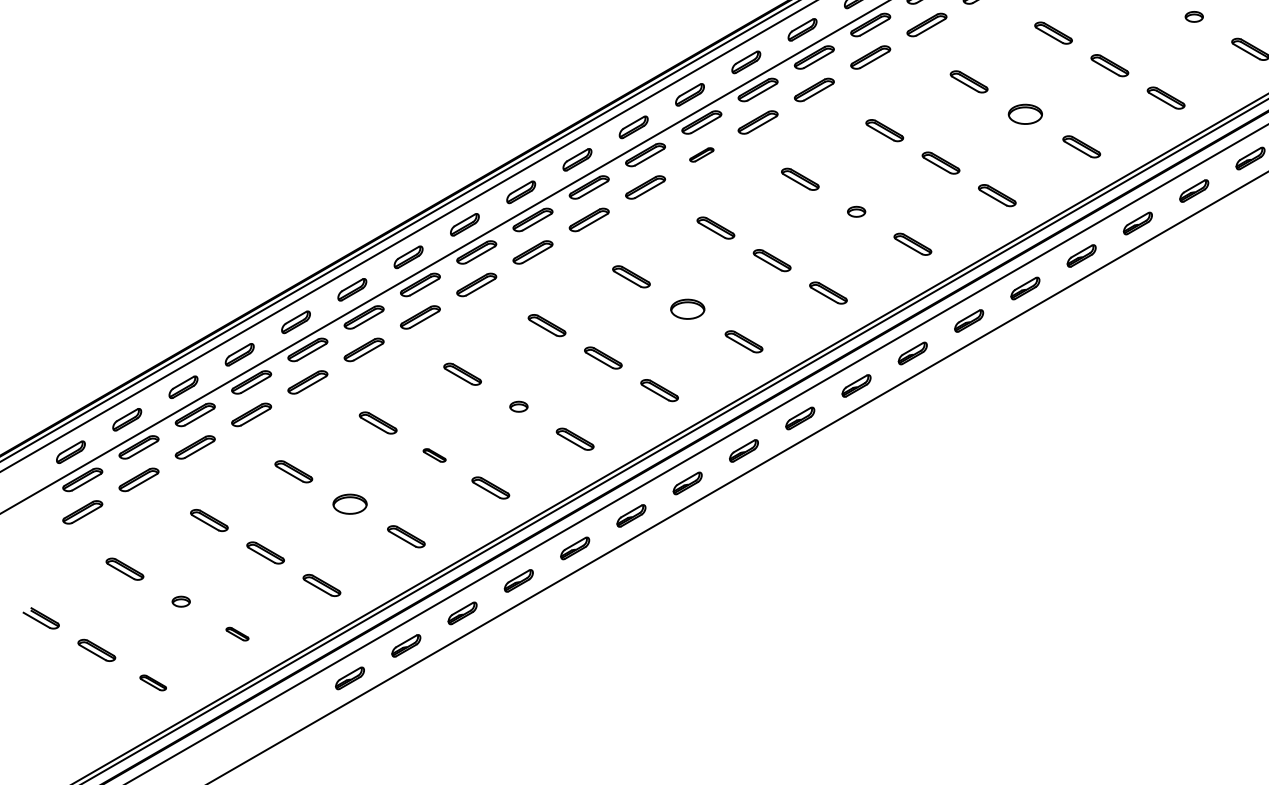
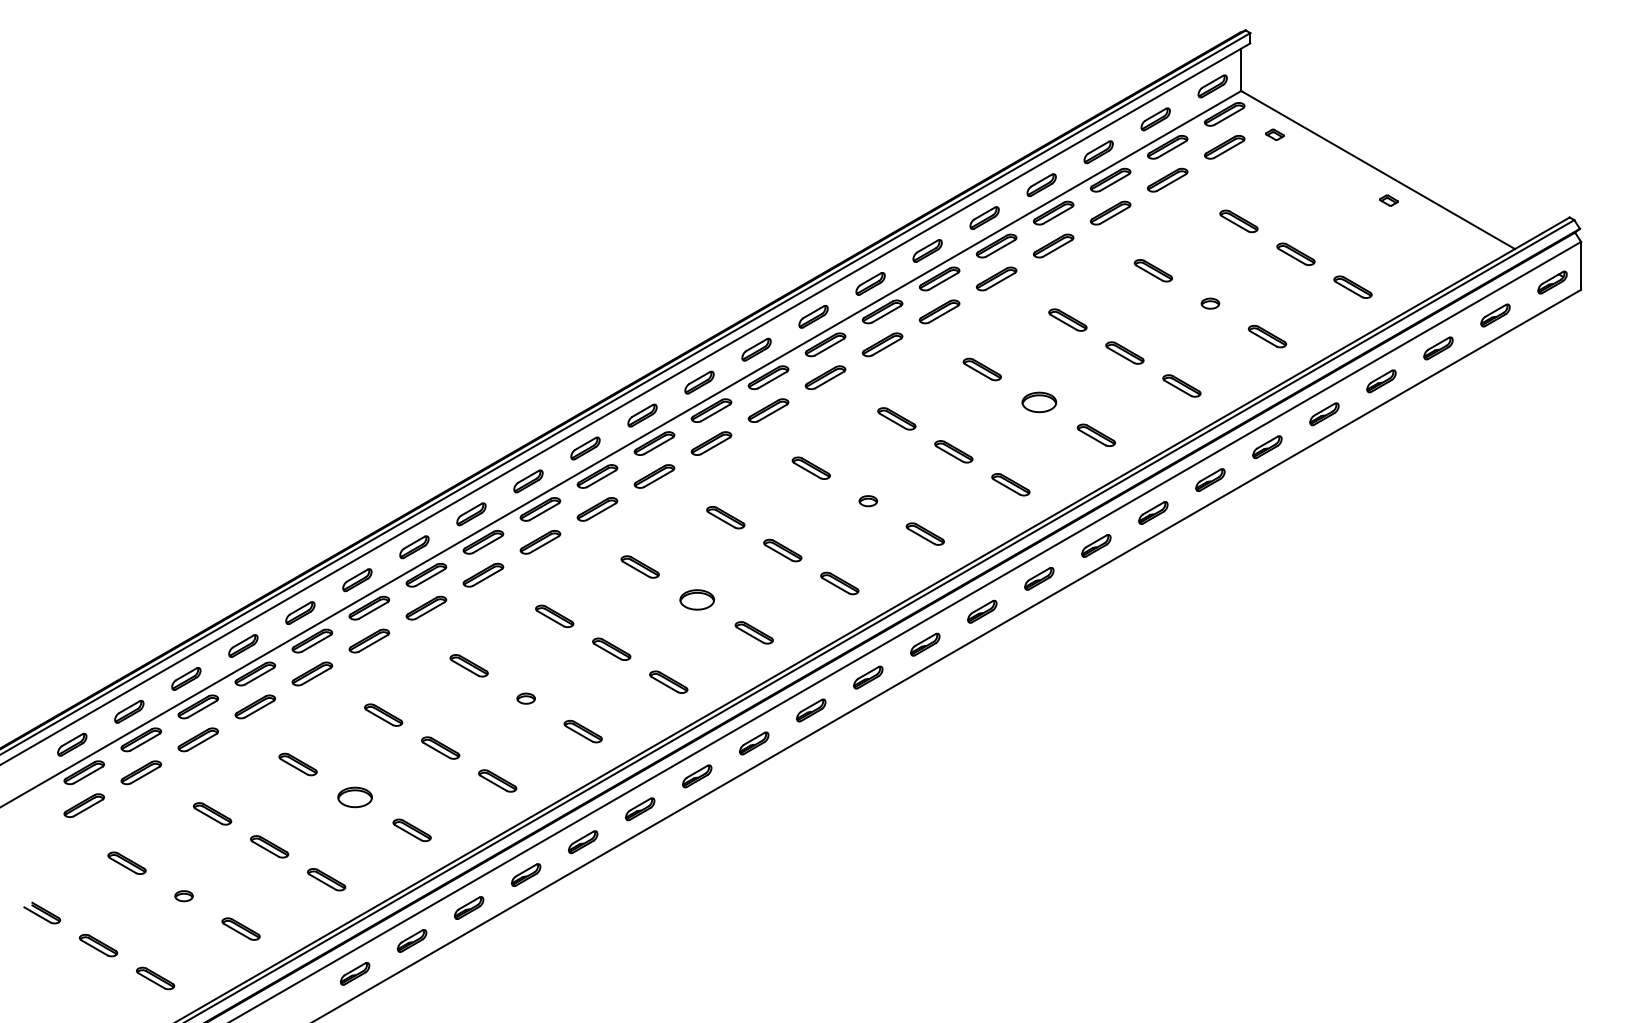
part: (701, 154) -> (711, 443), size x1.67
part: (434, 454) -> (440, 747), size x1.67
part: (236, 633) -> (240, 928), size x1.67
part: (153, 682) -> (155, 978), size x1.43

